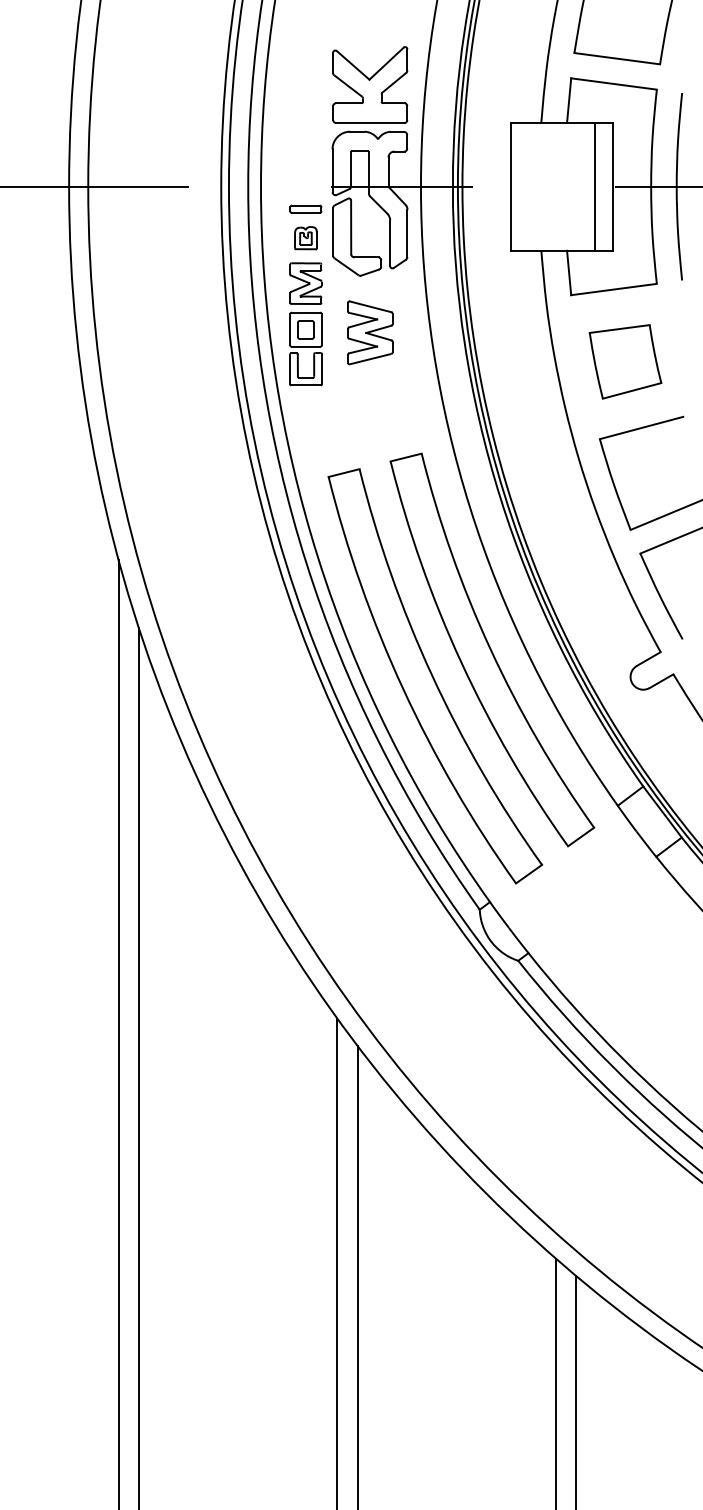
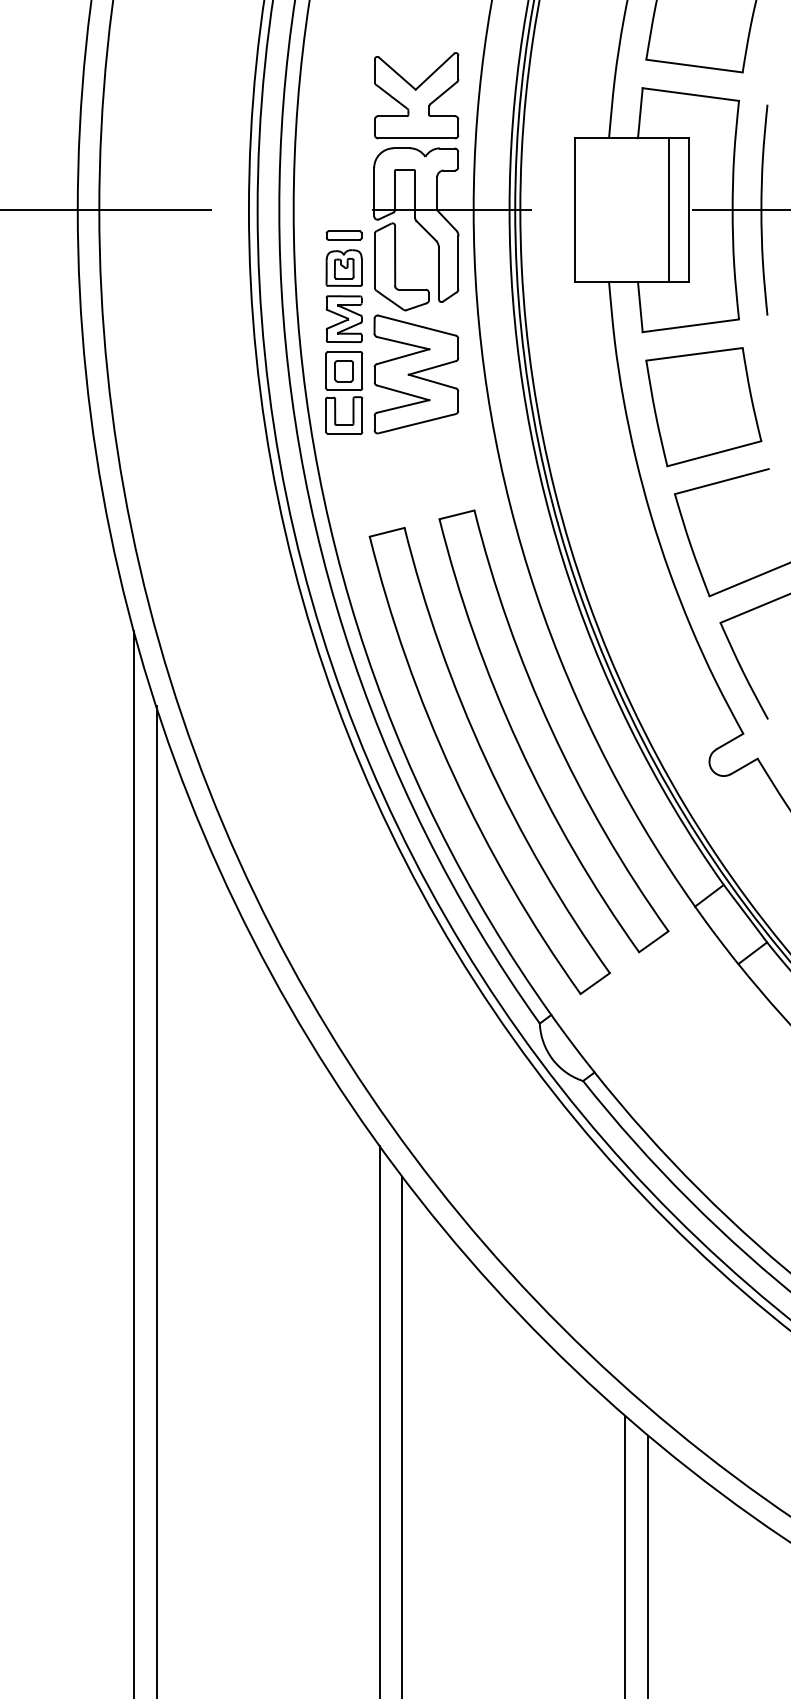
part: (305, 237) -> (343, 267), size x1.43
part: (370, 332) -> (416, 374), size x1.67
part: (625, 361) -> (703, 406), size x1.43

